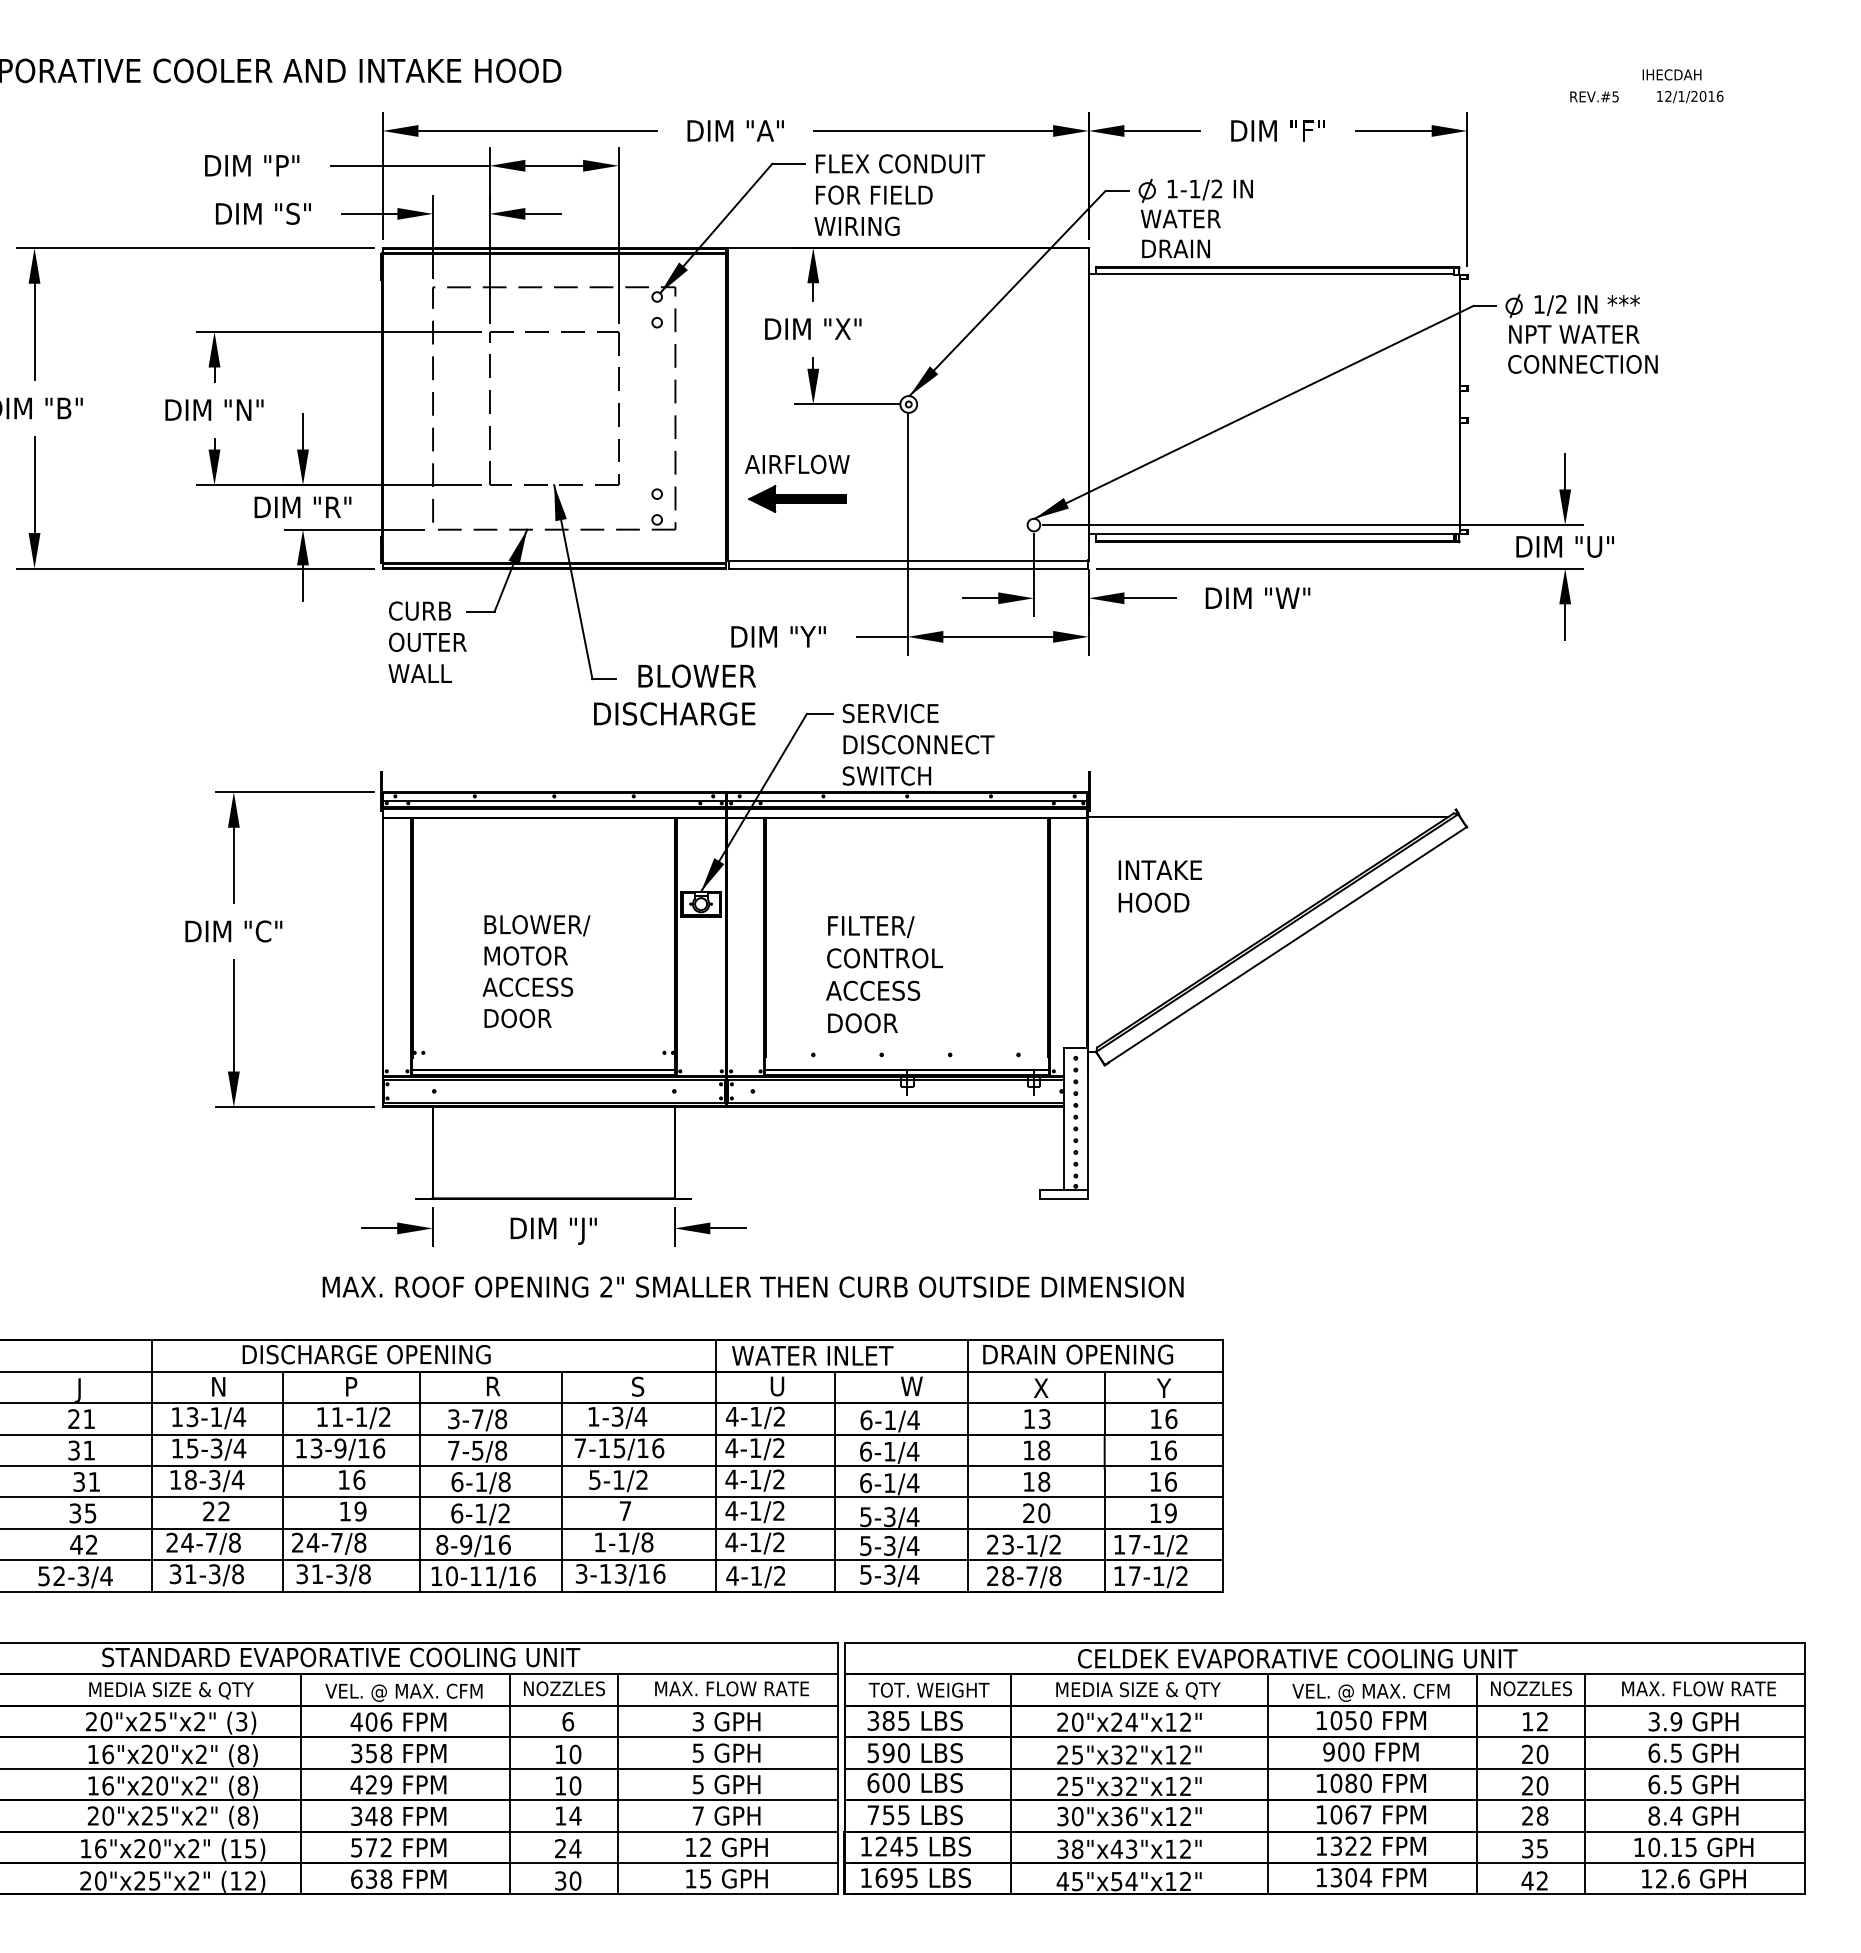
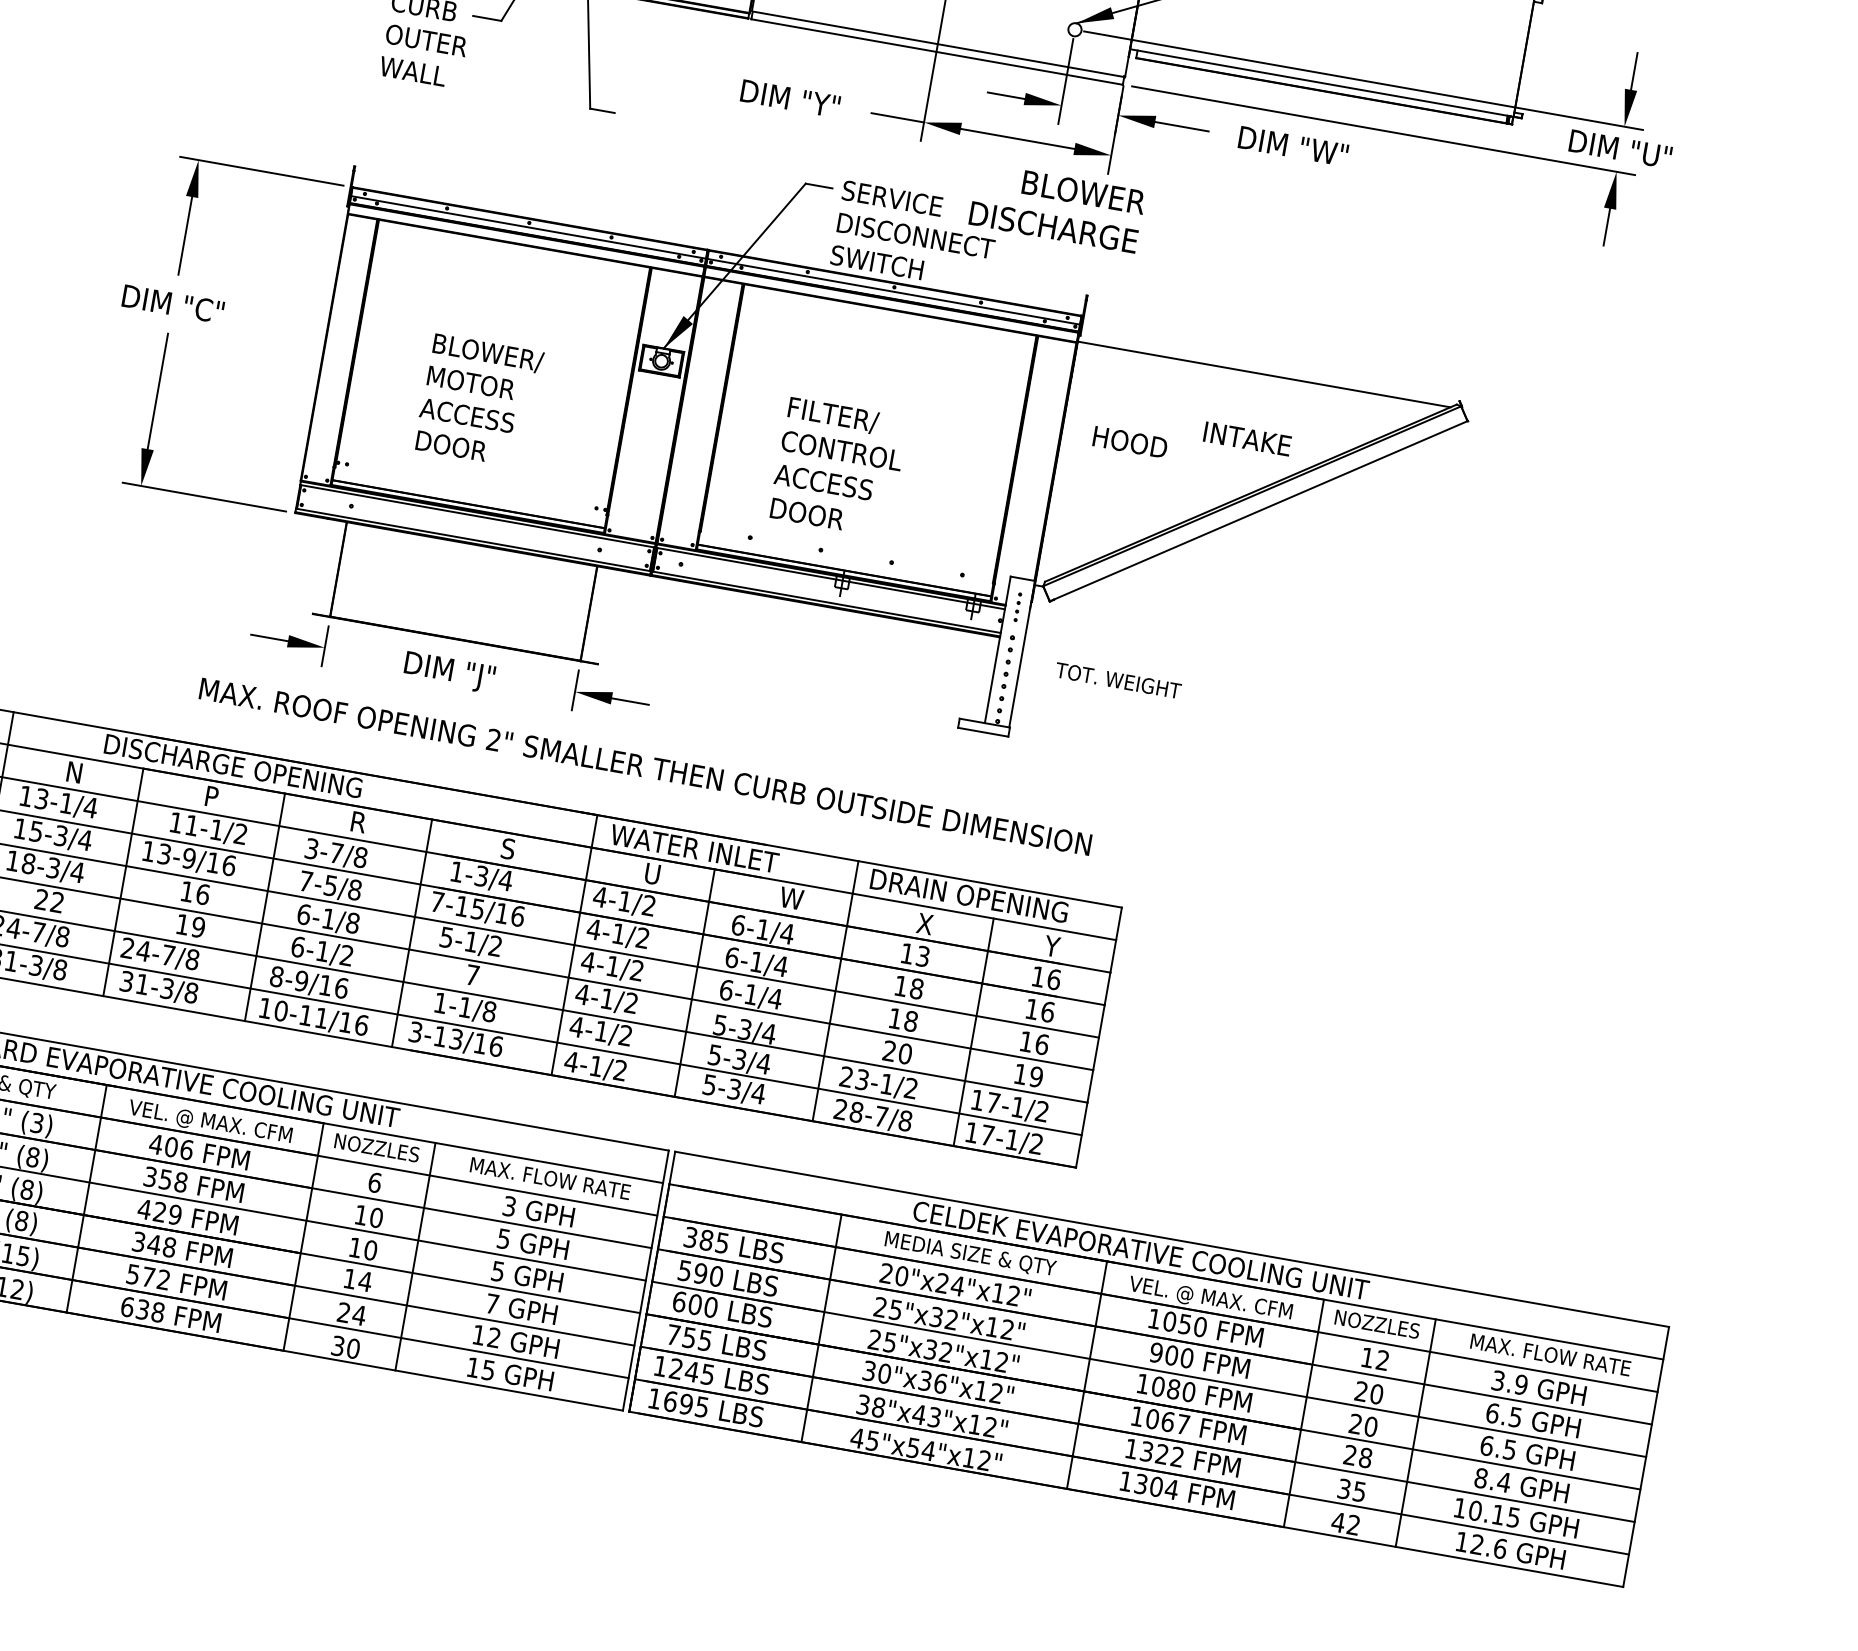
text: (674, 694) -> (1057, 207), moved
text: (1159, 869) -> (1246, 438), moved
part: (1075, 1075) -> (1017, 606), size x0.7
text: (928, 1689) -> (1117, 679), moved

